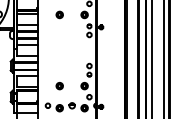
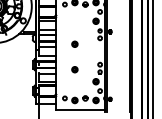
part: (59, 13) -> (74, 43), moved
part: (59, 85) -> (74, 69), moved

